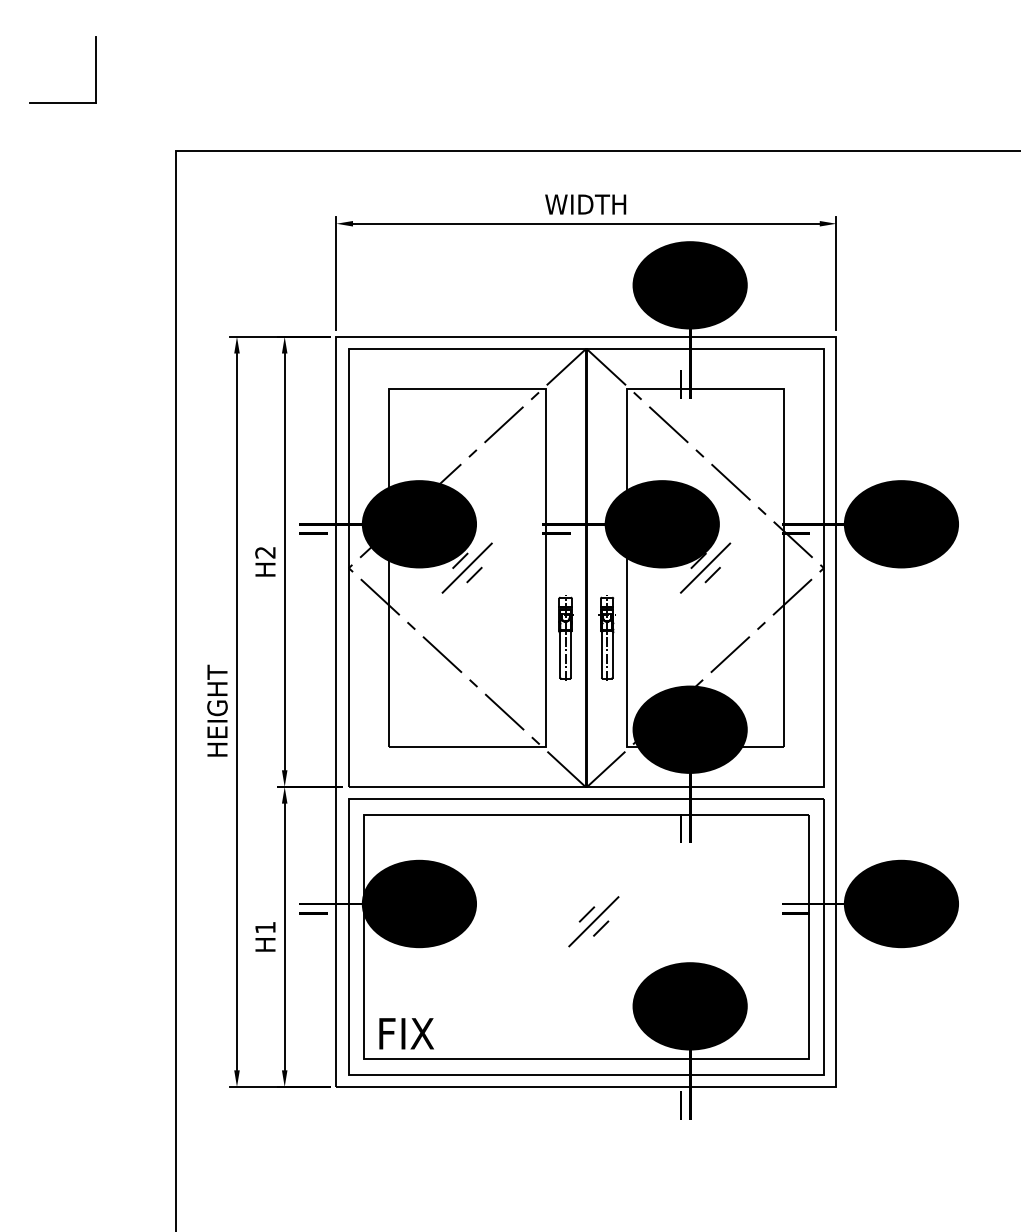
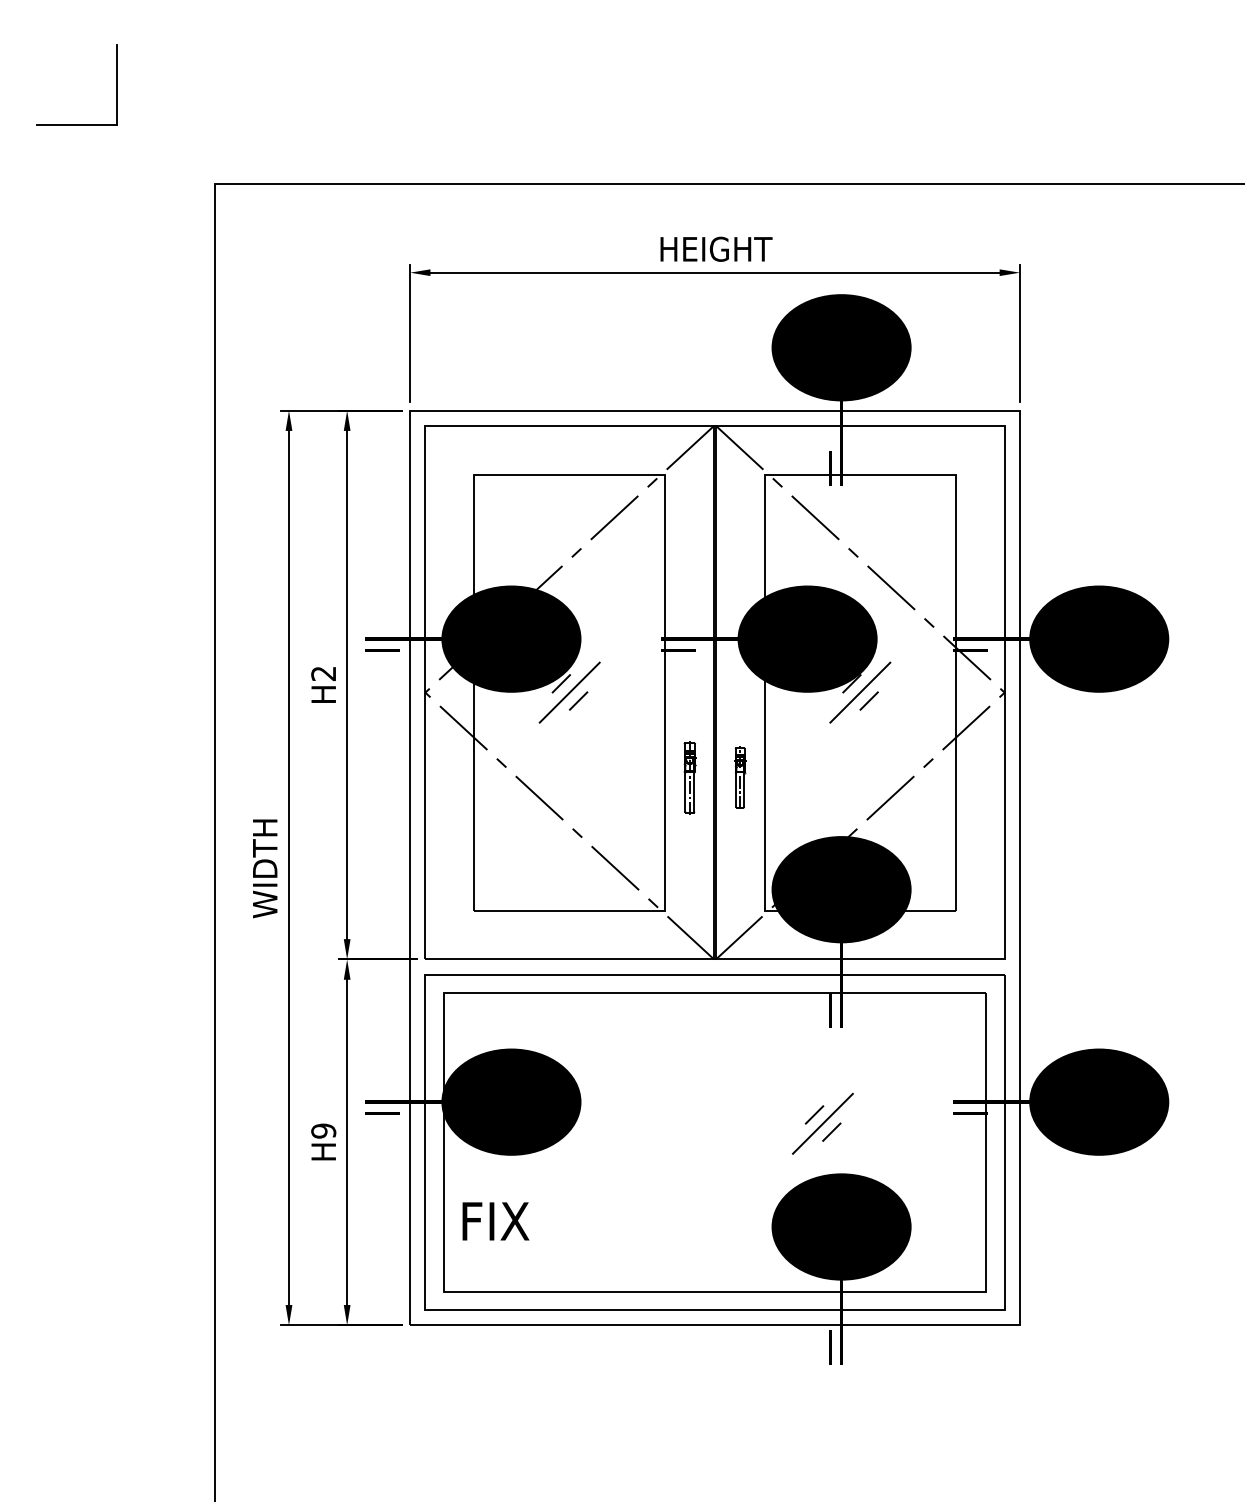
text: (587, 204) -> (716, 249), WIDTH -> HEIGHT
part: (565, 637) -> (689, 777), size x0.7
part: (606, 637) -> (739, 777), size x0.6
text: (217, 710) -> (265, 866), HEIGHT -> WIDTH
part: (593, 921) -> (822, 1123), moved
text: (265, 927) -> (323, 1130), H1 -> H9
text: (406, 1033) -> (495, 1221), moved

